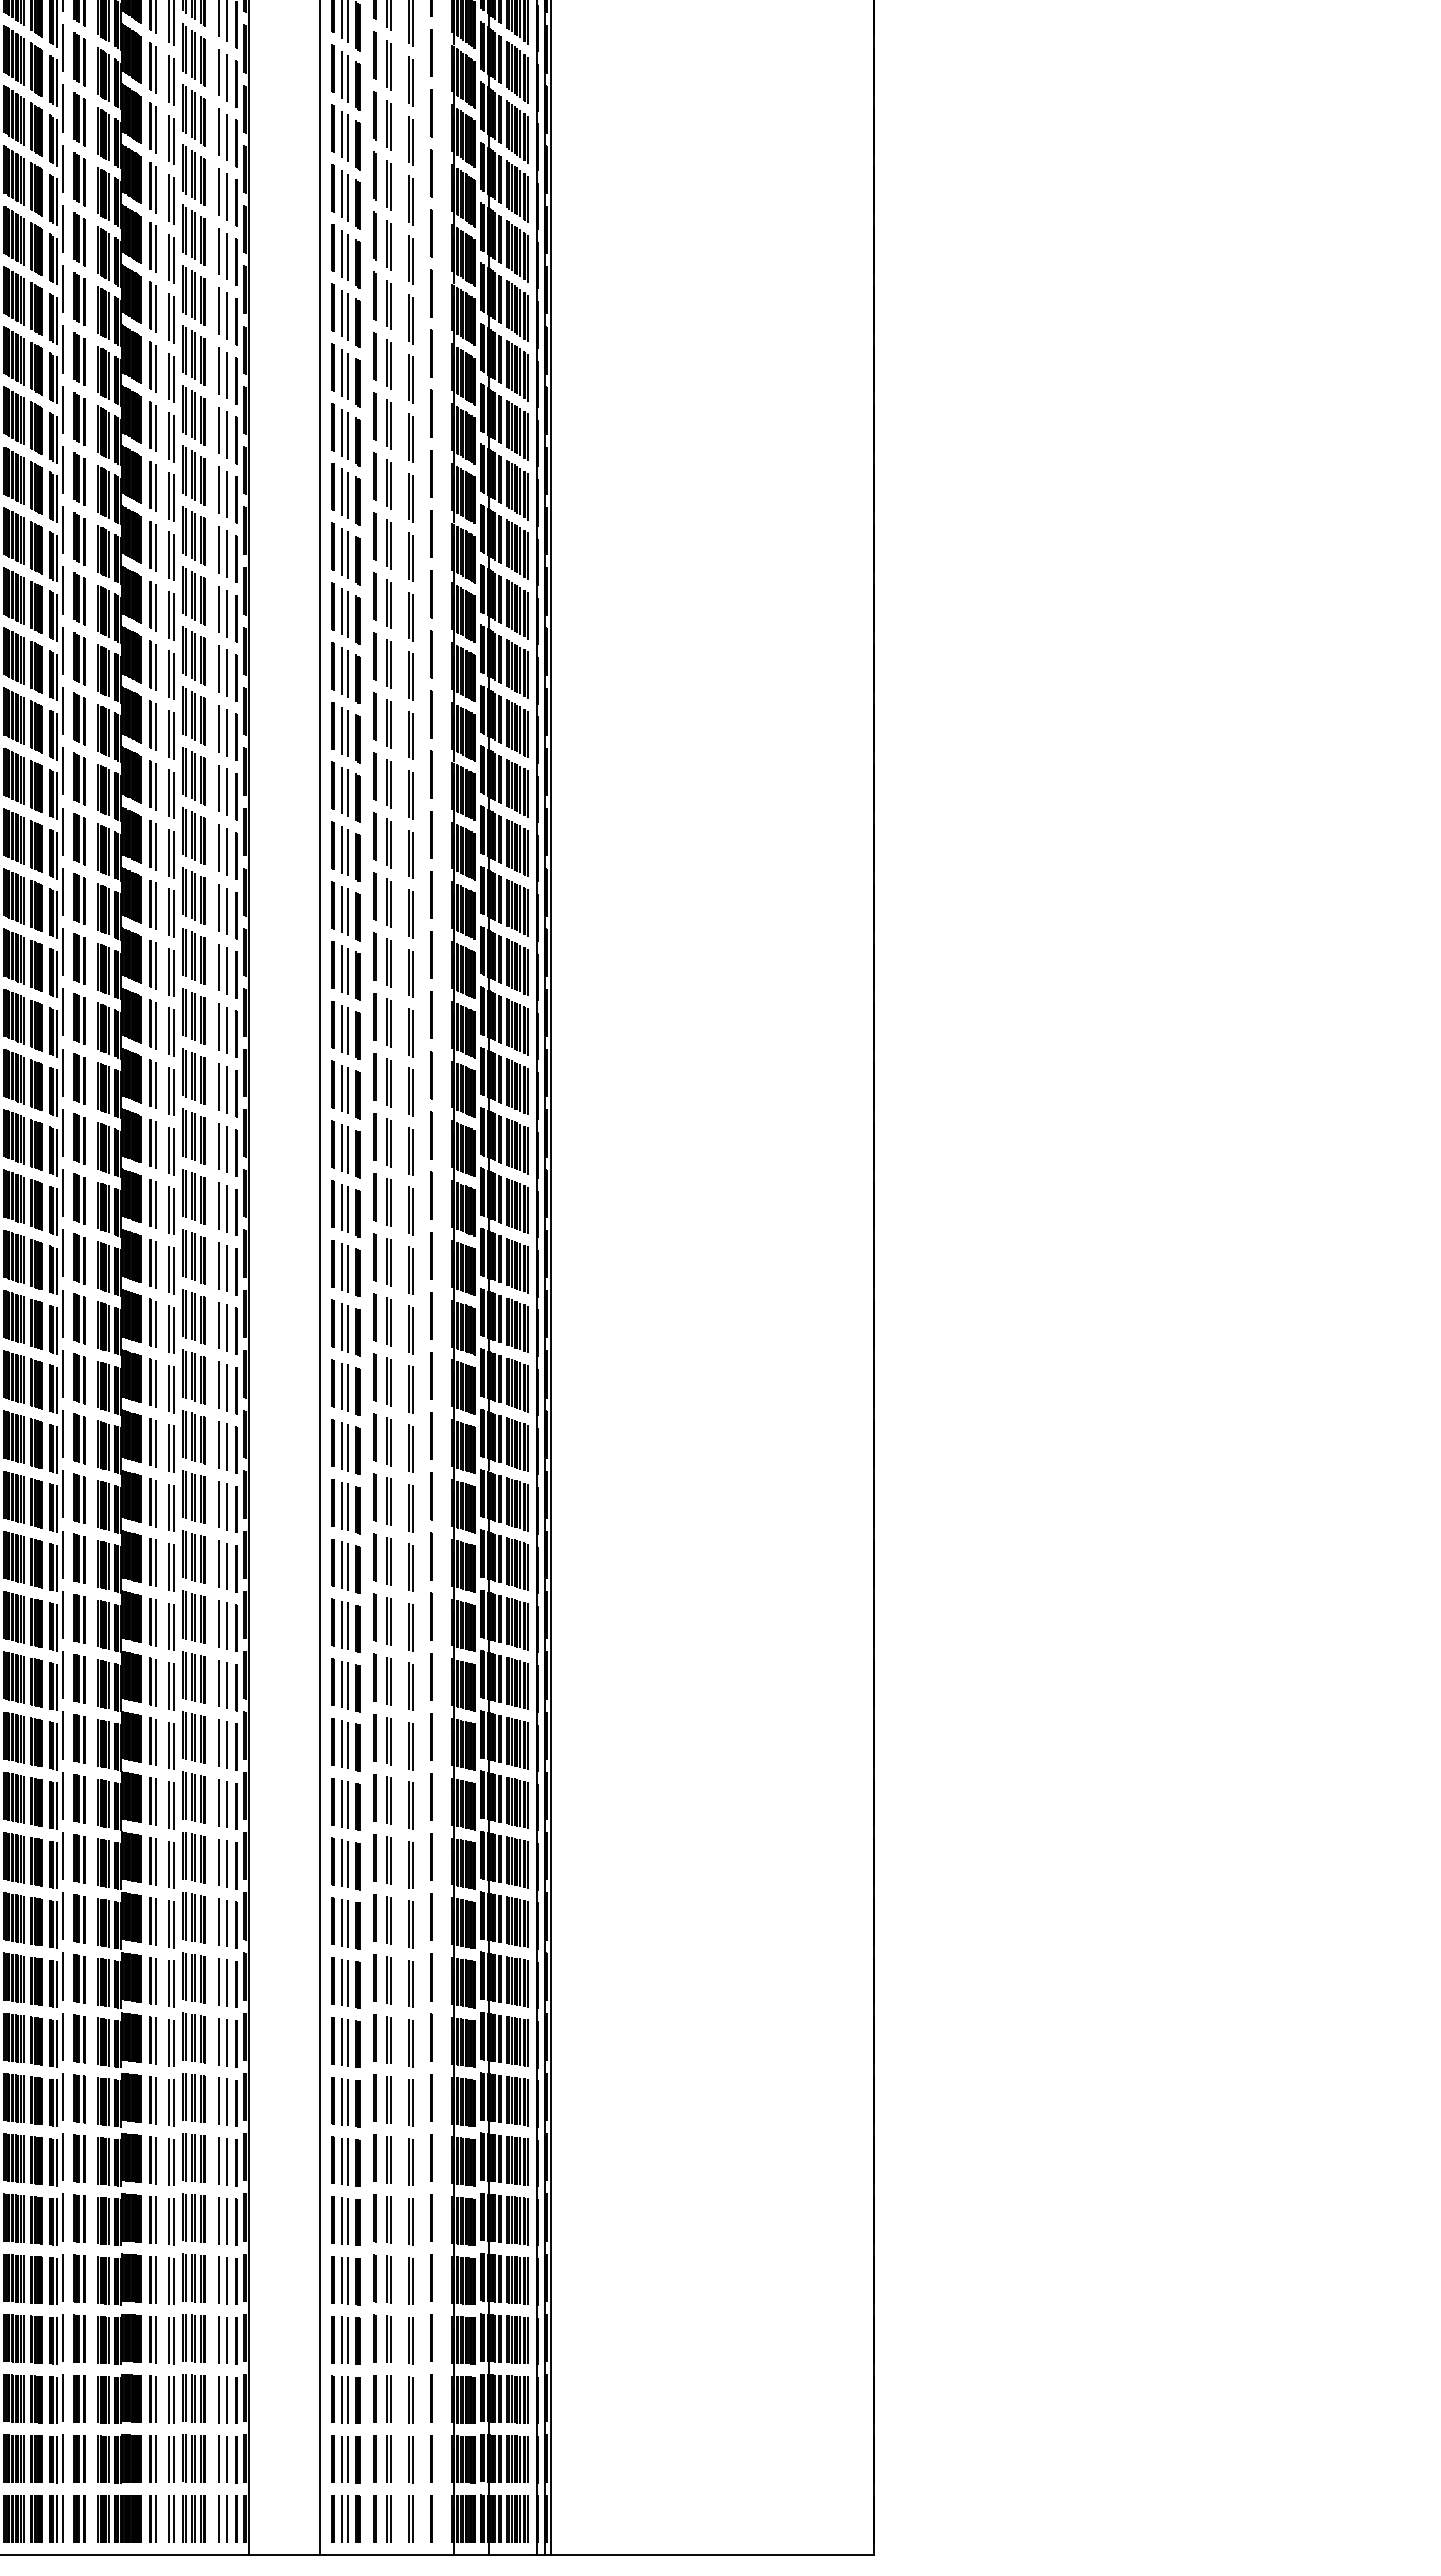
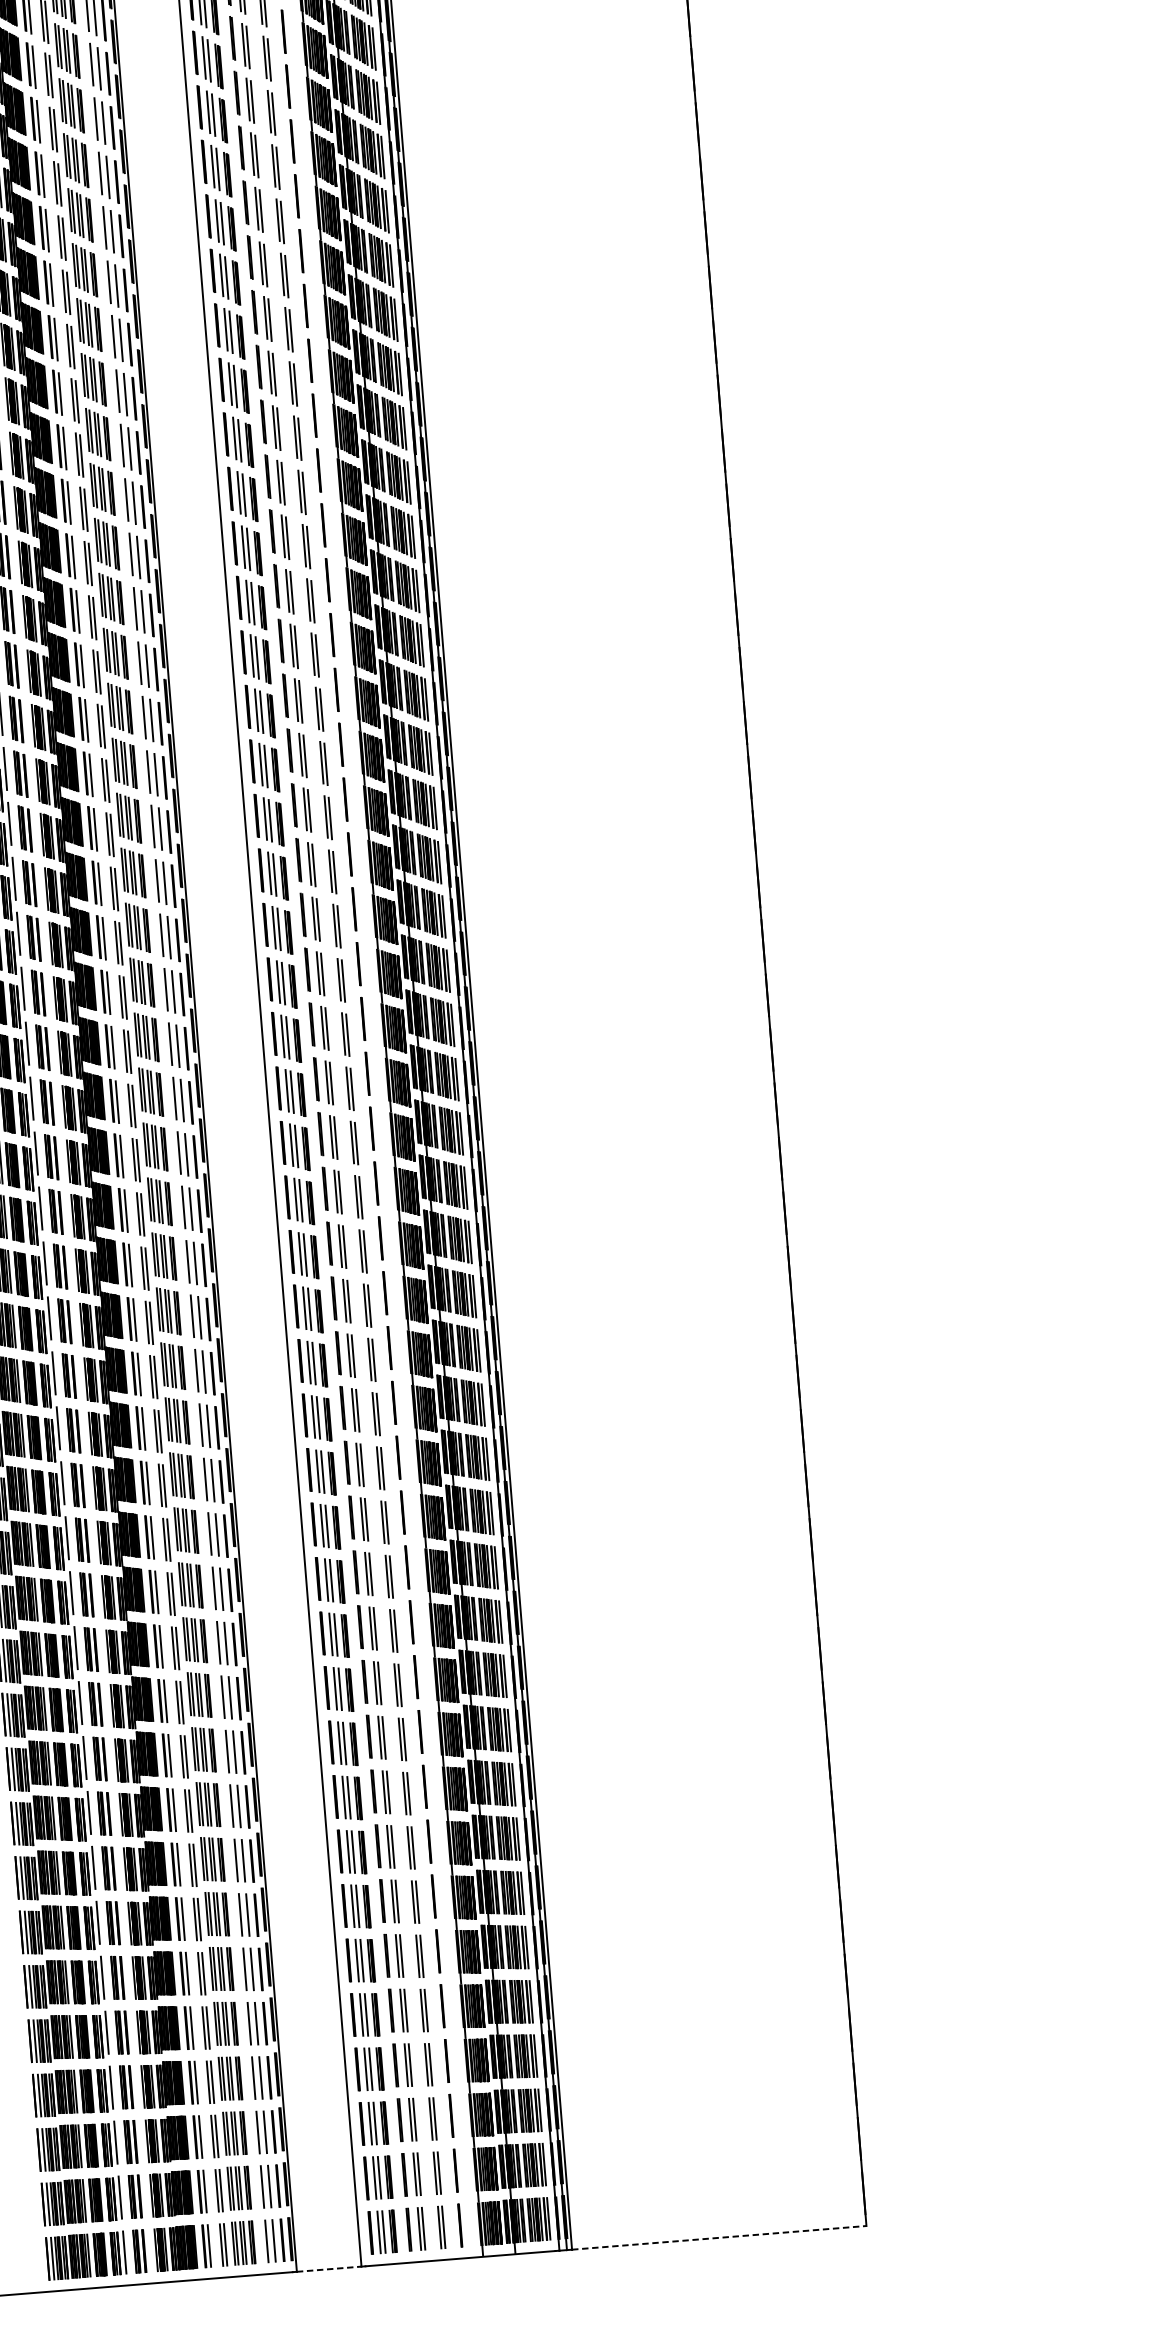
line: (285, 2554) -> (329, 2268), solid -> dashed
line: (712, 2554) -> (719, 2237), solid -> dashed

